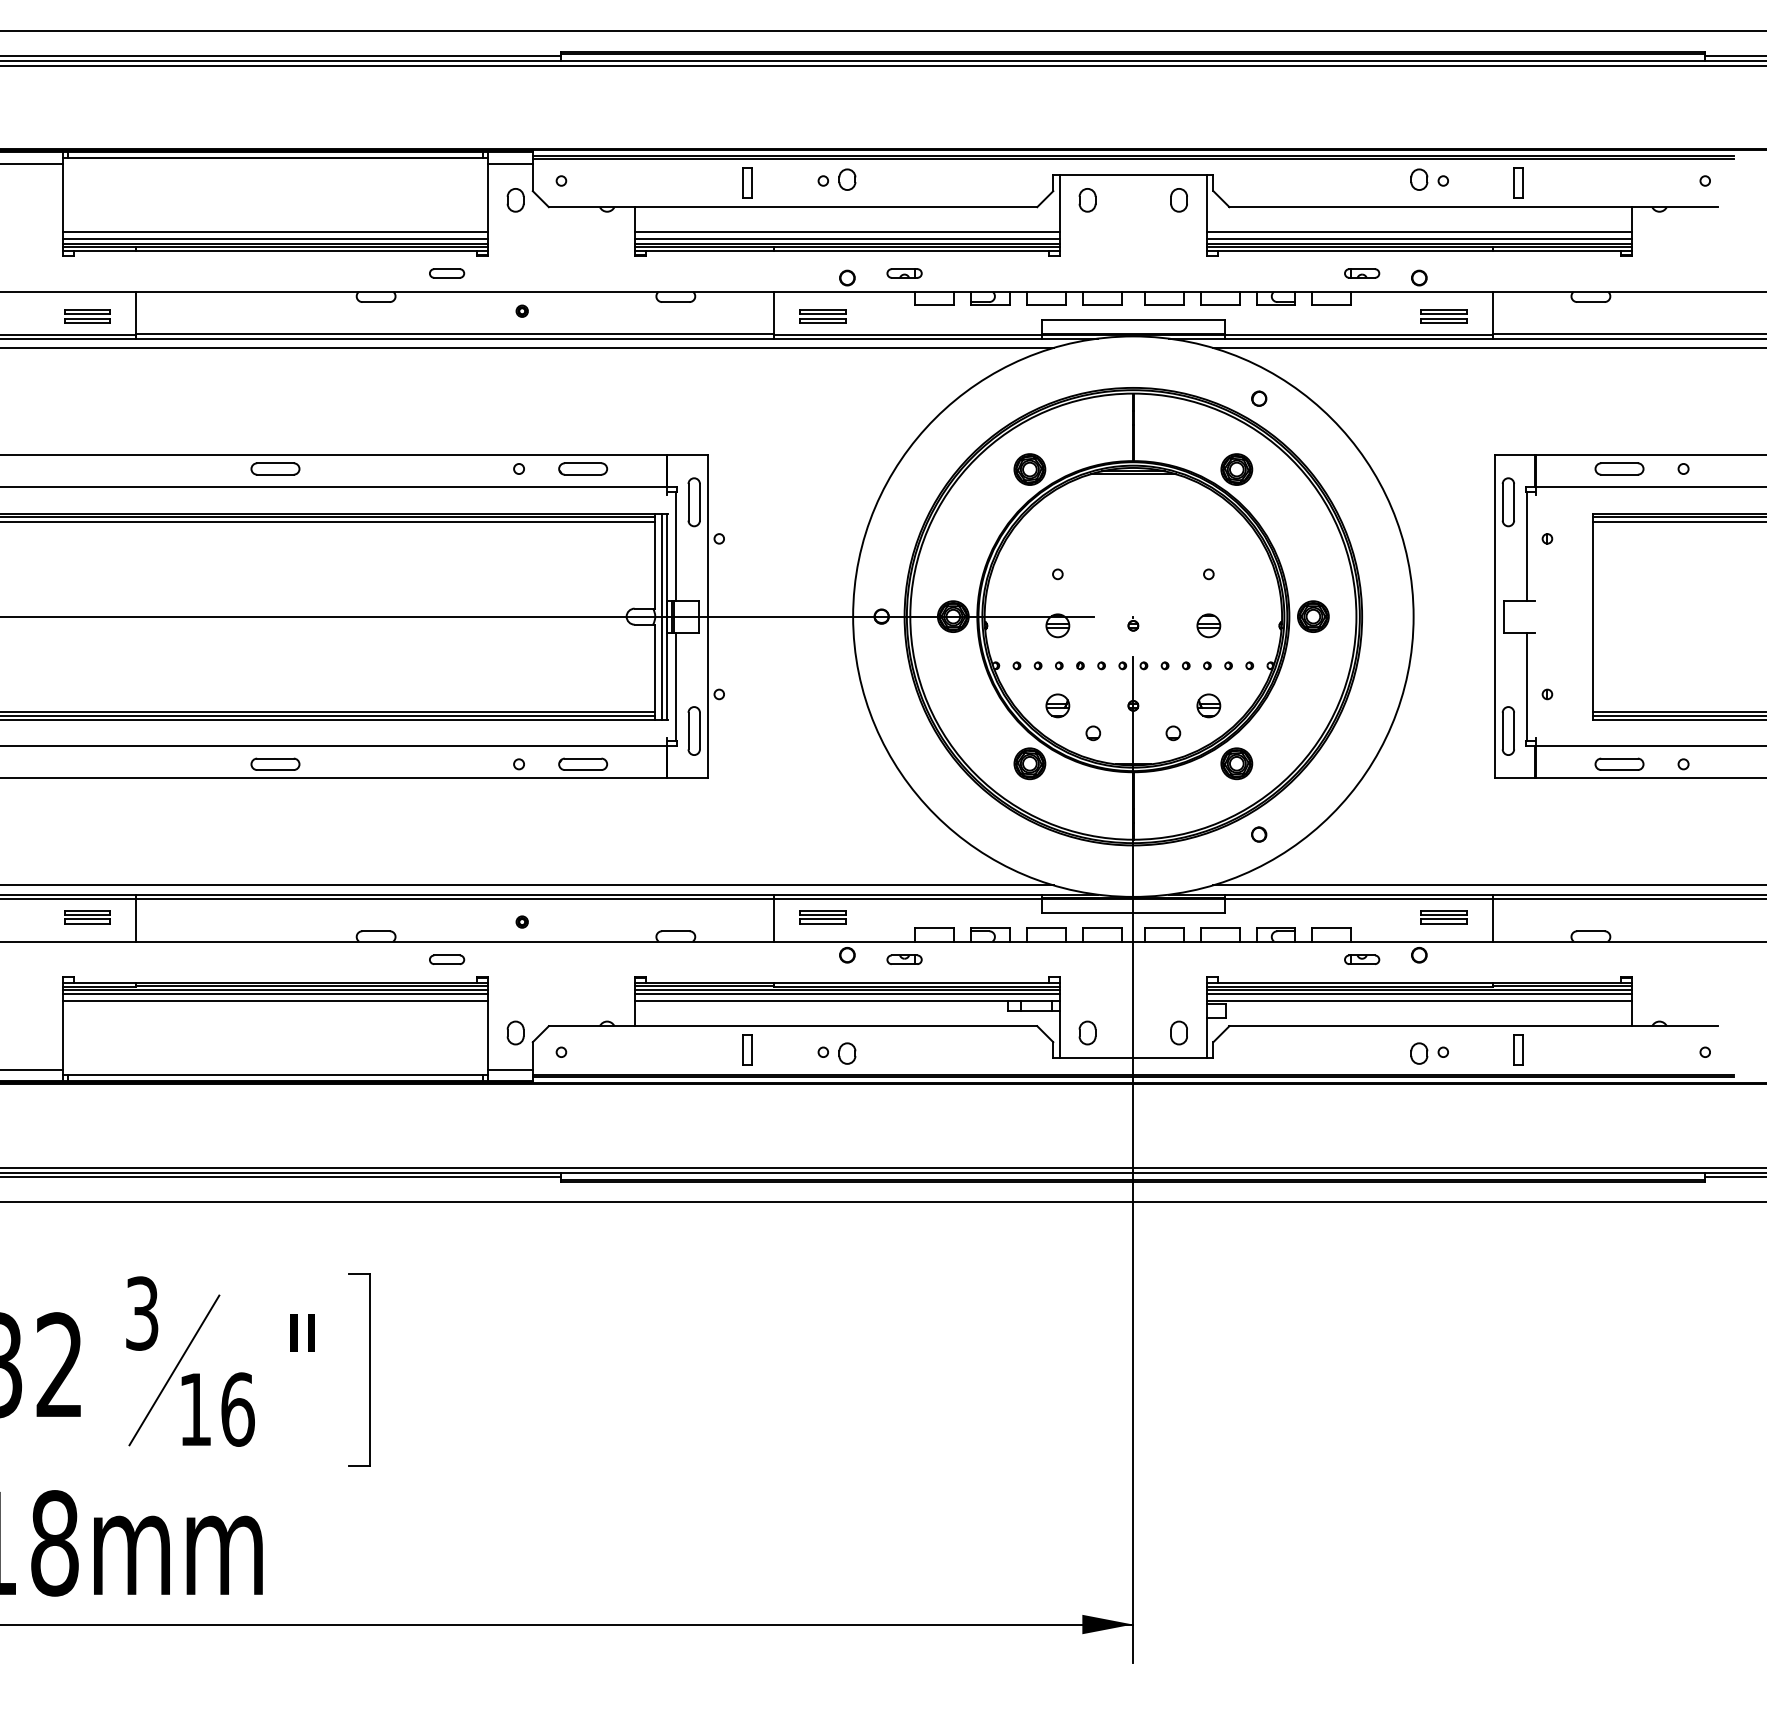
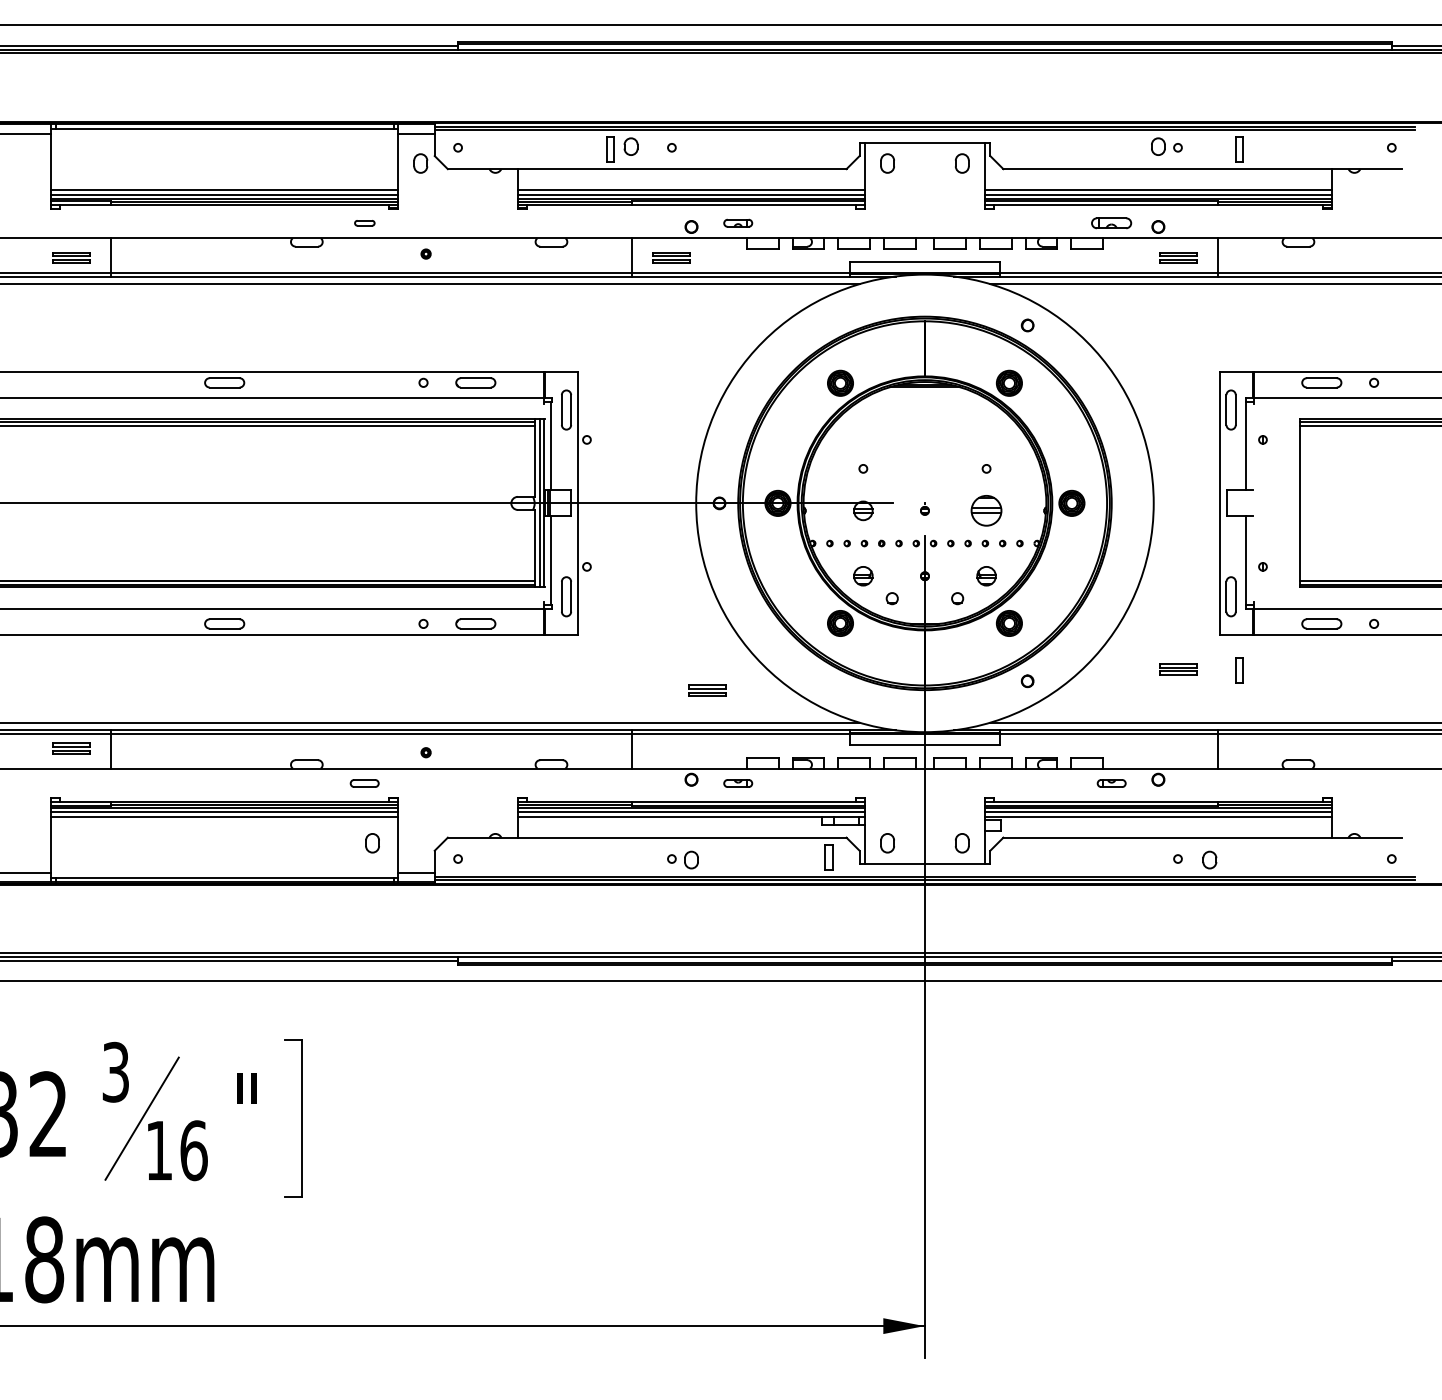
part: (847, 179) -> (631, 146), moved
part: (447, 273) -> (365, 223), size x0.7
part: (1362, 273) -> (1112, 223), size x1.4
part: (1208, 625) -> (986, 510), size x1.6
part: (822, 917) -> (707, 691), moved
part: (1443, 917) -> (1178, 669), moved
part: (515, 1032) -> (372, 842), moved
part: (747, 1049) -> (828, 856), moved
part: (1518, 1049) -> (1239, 669), moved
part: (1419, 1053) -> (1209, 859), moved

